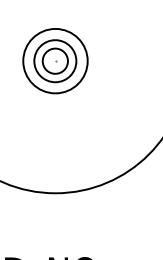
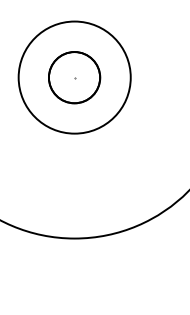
circle: (55, 61) -> (74, 78), size x1.43
circle: (55, 61) -> (74, 78), size x1.67

